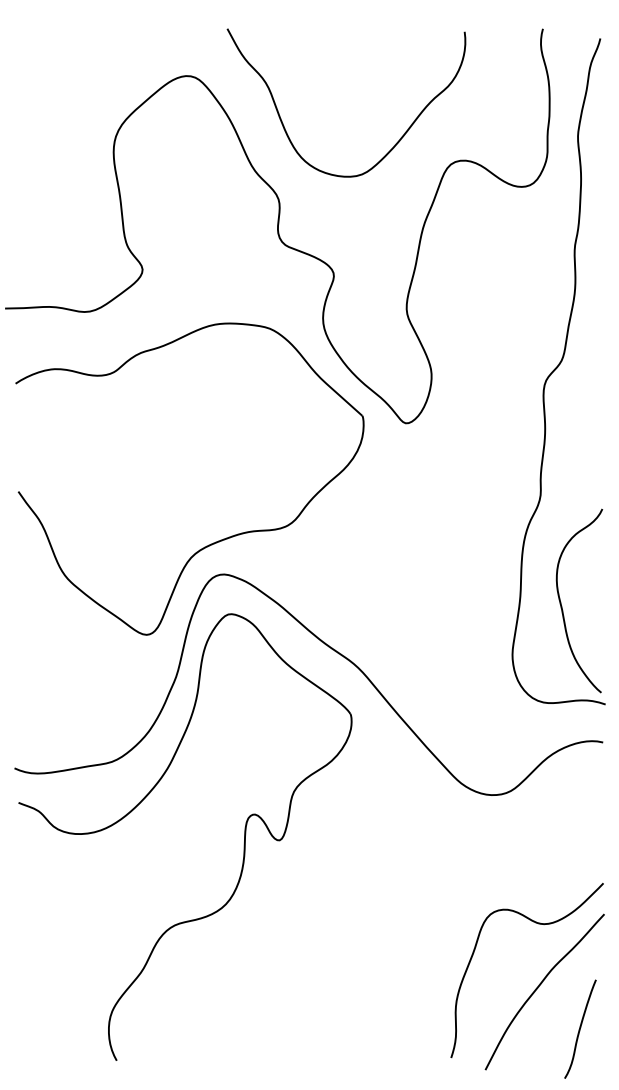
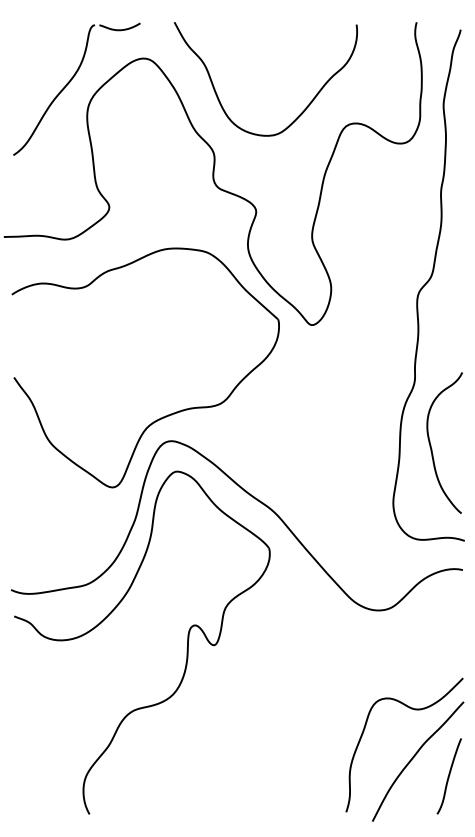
part: (90, 108) -> (69, 83), added
curve: (562, 606) -> (431, 447), moved
curve: (580, 1028) -> (449, 775), moved

